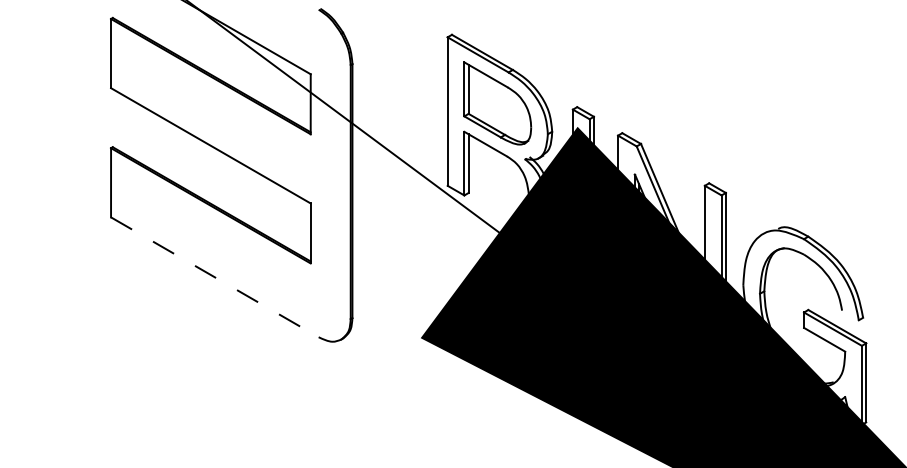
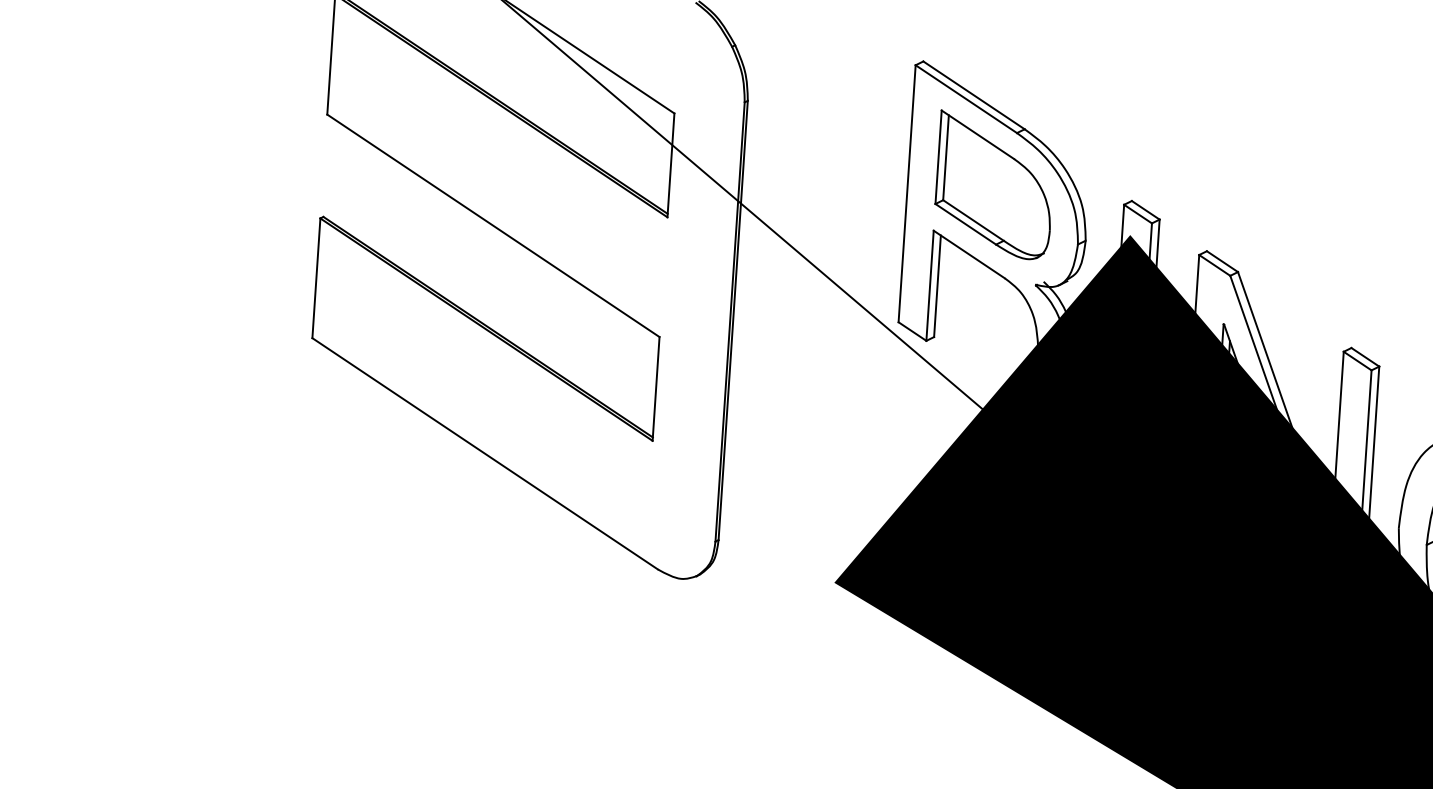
line: (214, 277) -> (484, 454), dashed -> solid

